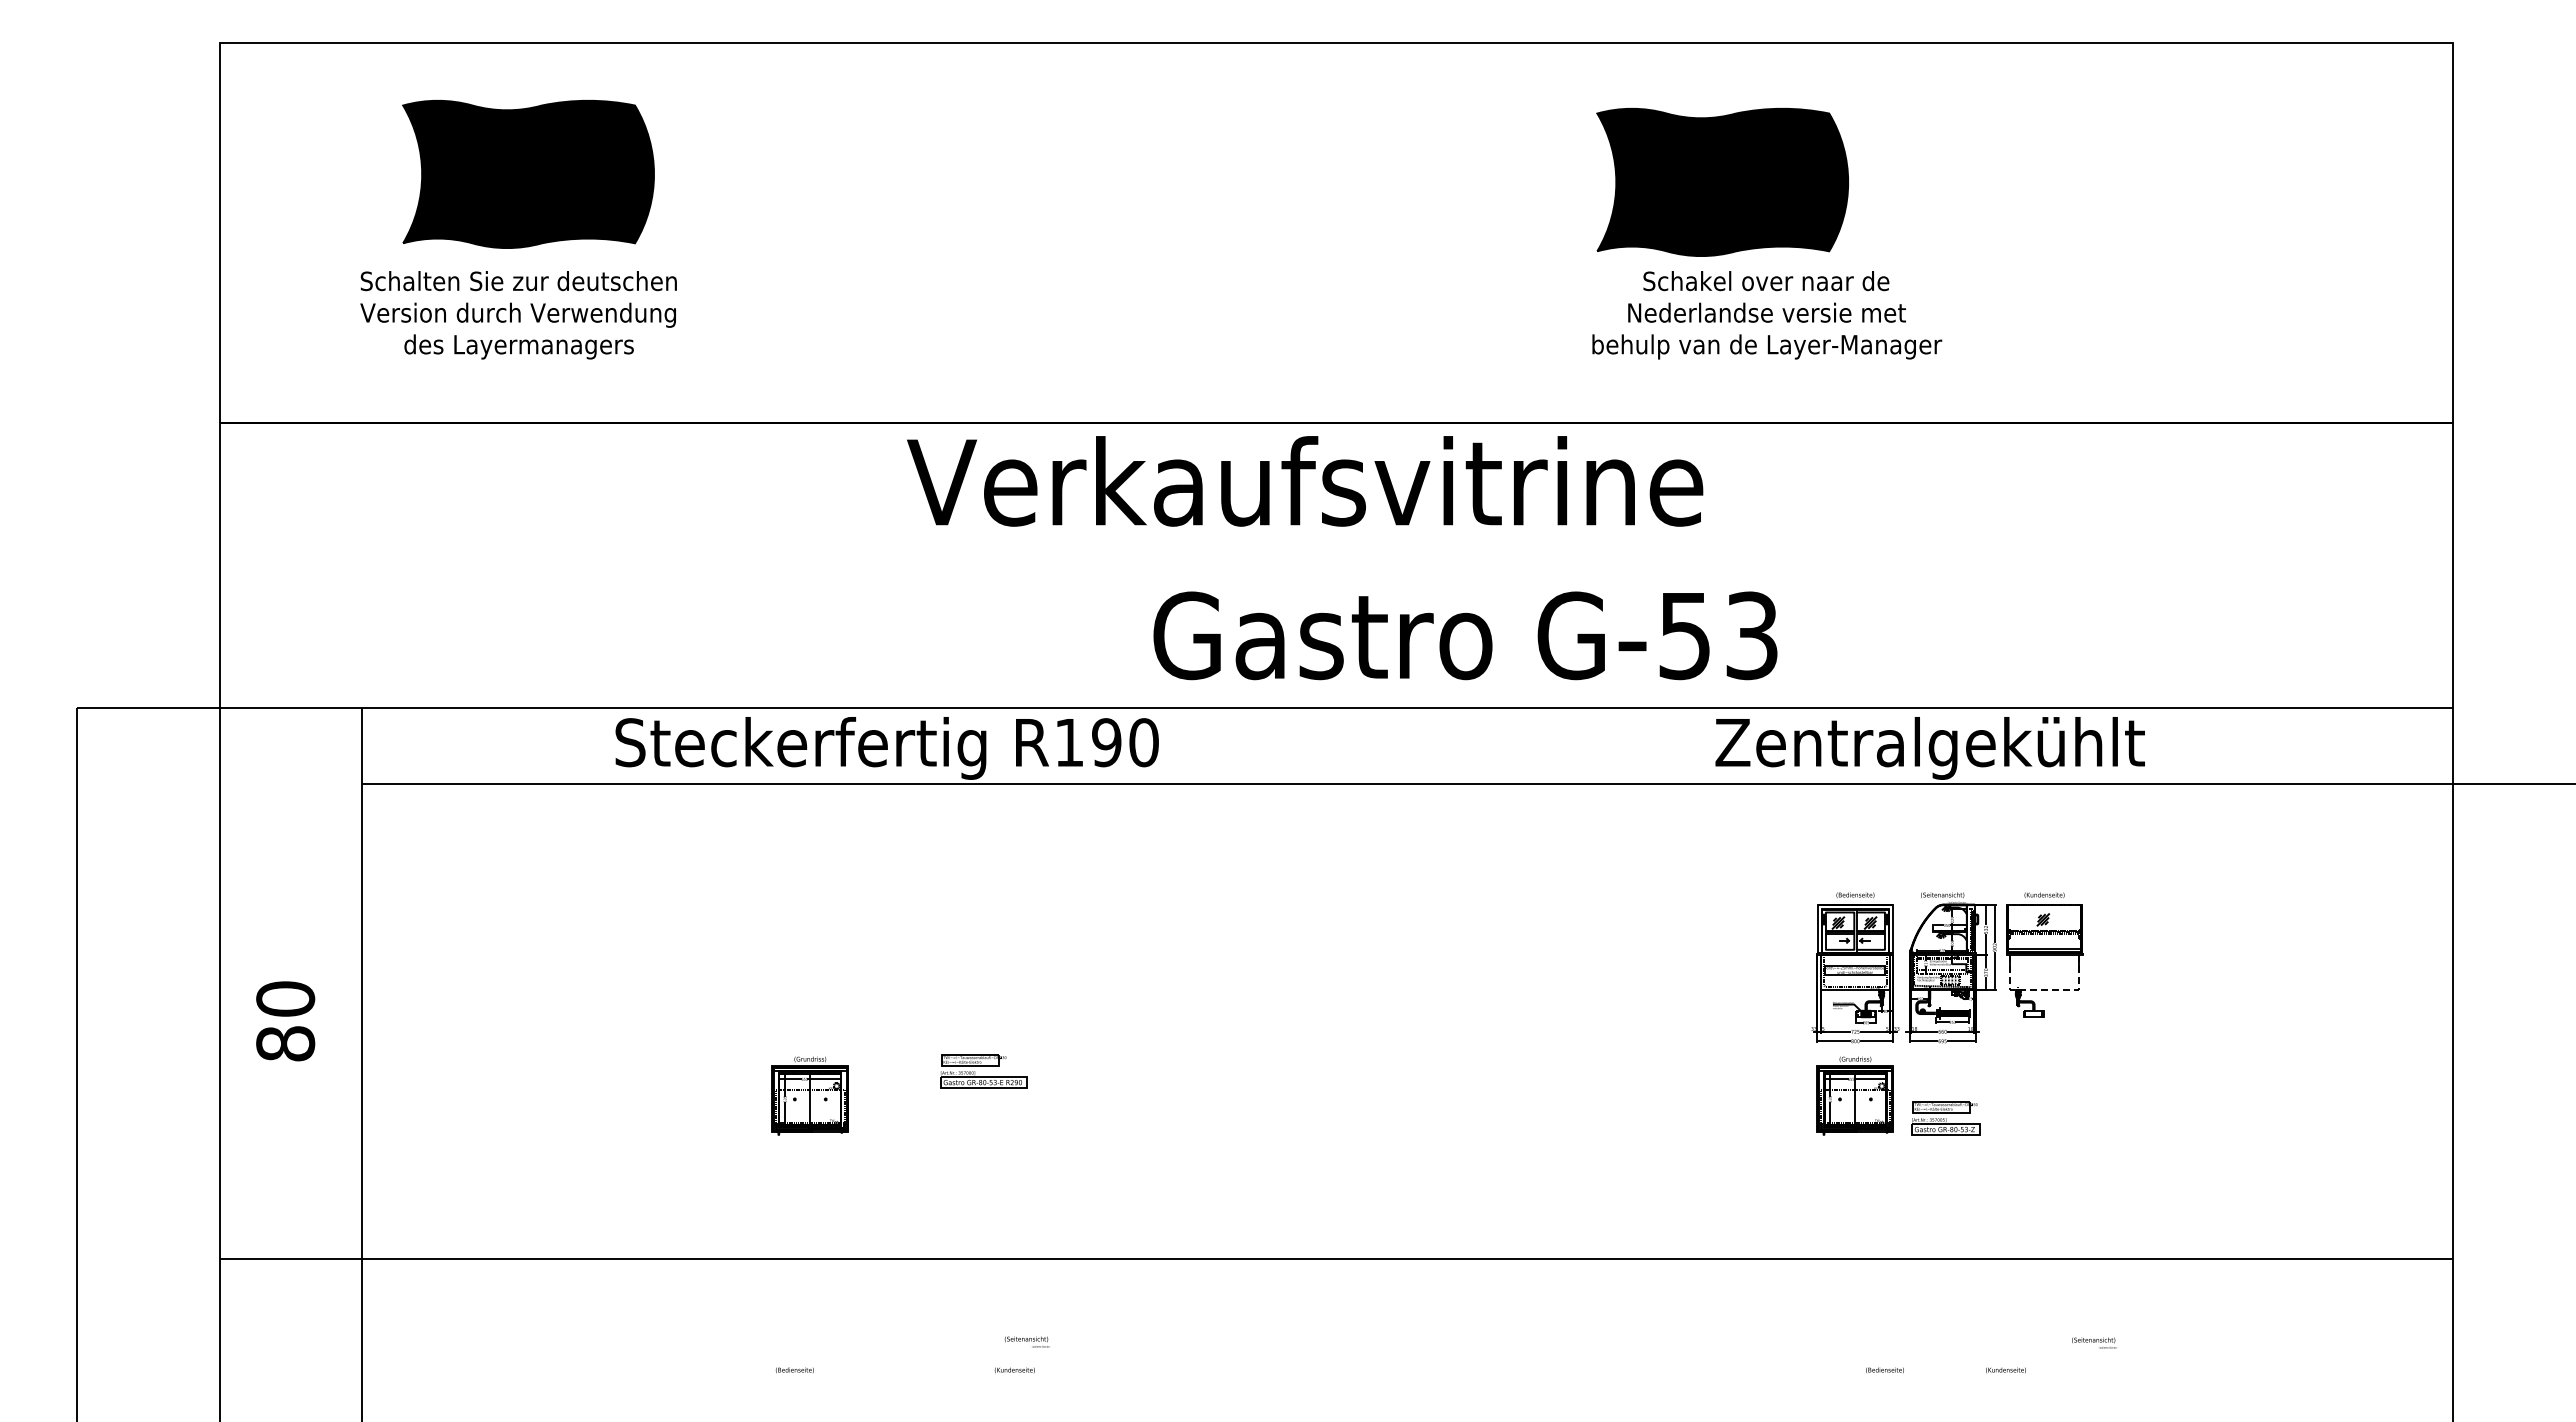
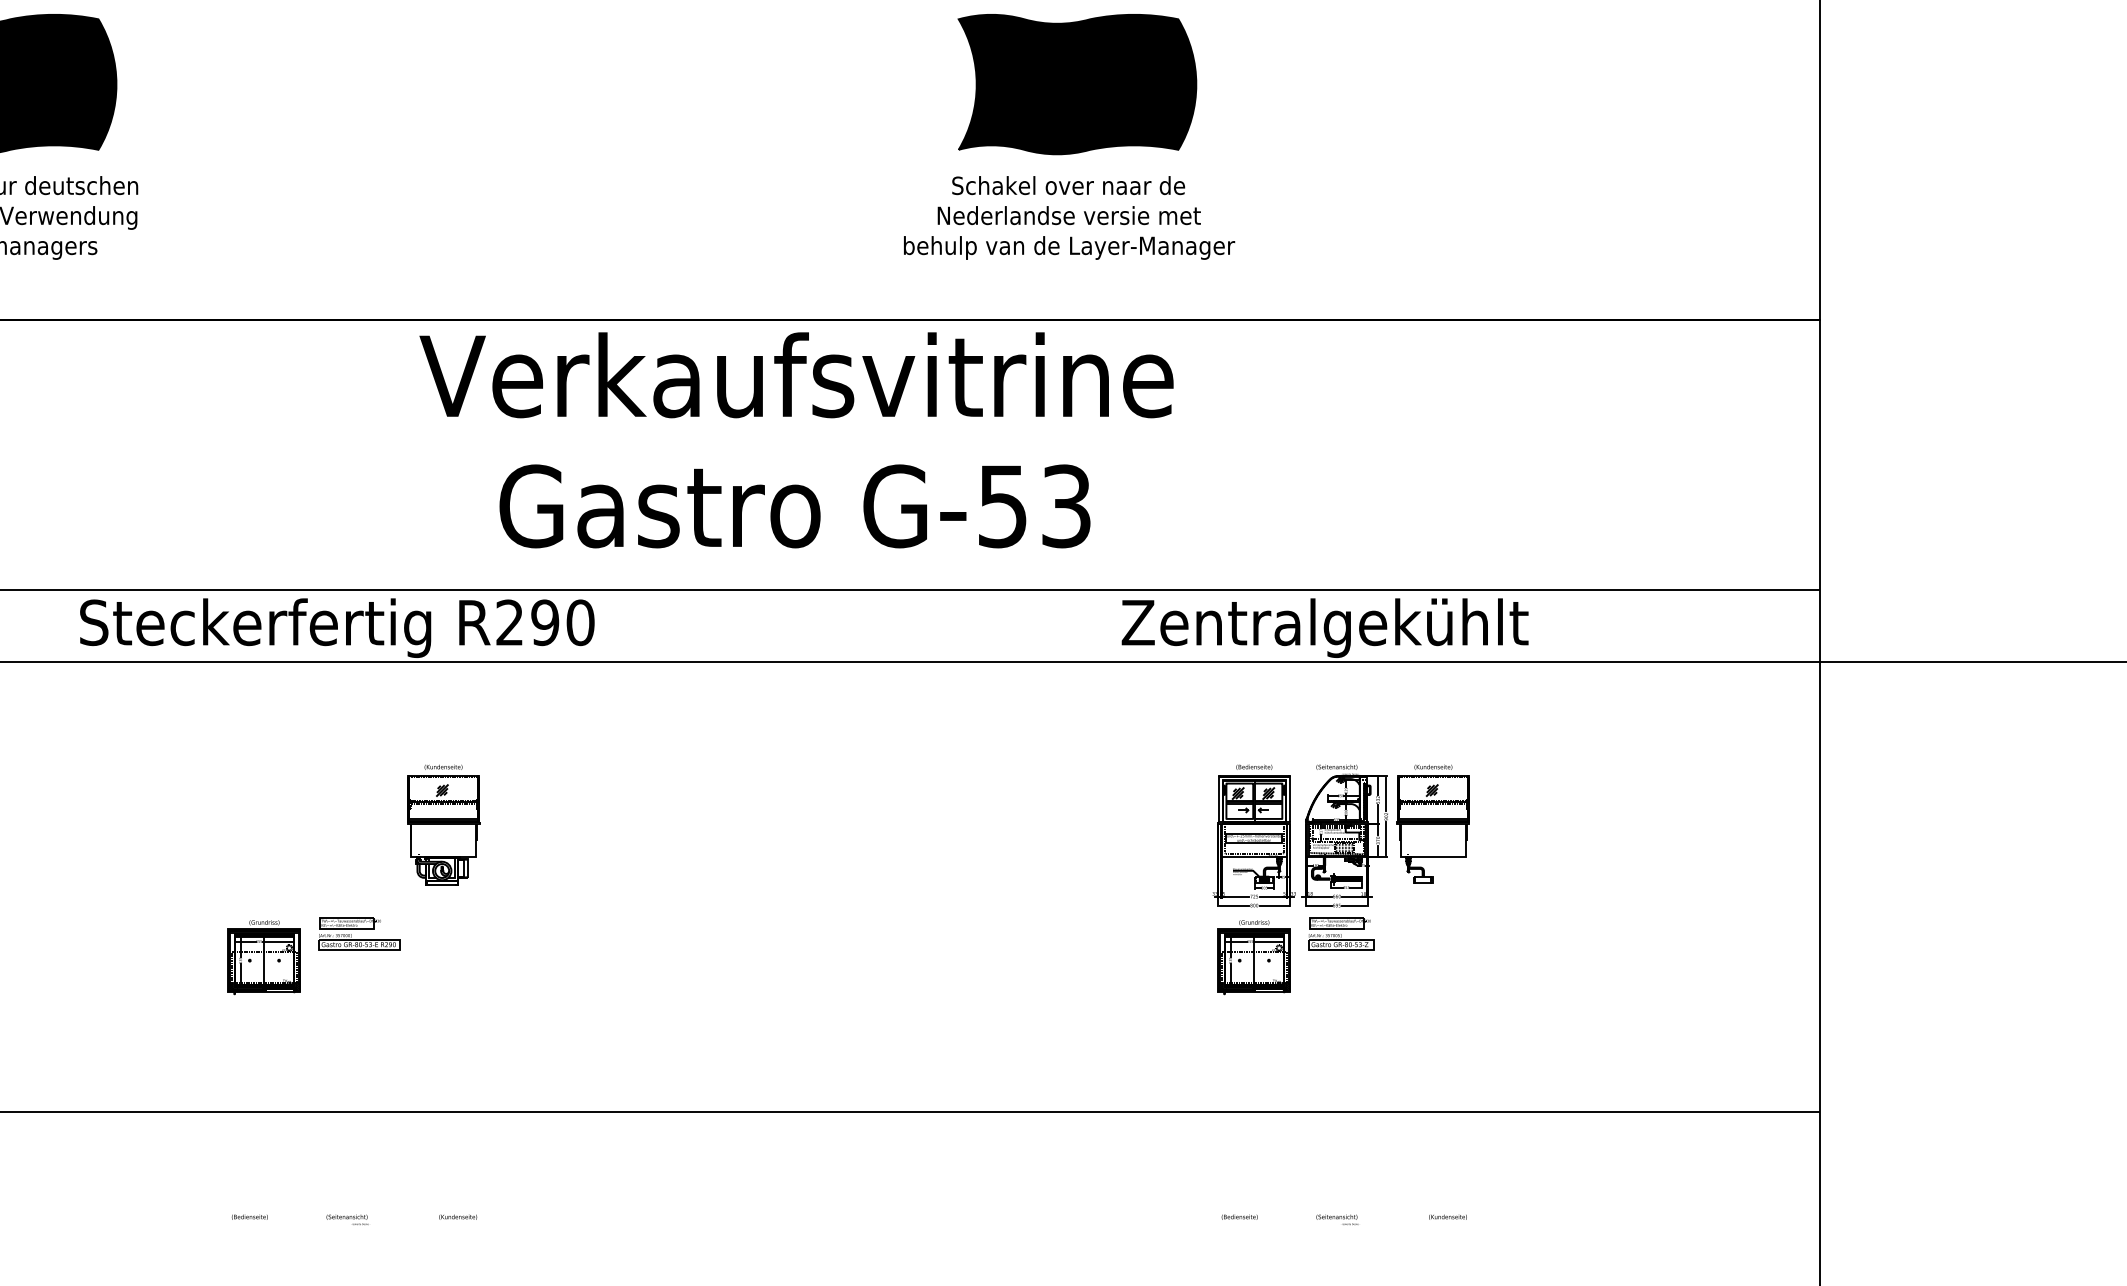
part: (1722, 182) -> (1077, 84), moved
text: (1767, 315) -> (1069, 218), moved
text: (1305, 481) -> (796, 375), moved
text: (1465, 635) -> (795, 506), moved
text: (1068, 742) -> (509, 622), R190 -> R290
part: (998, 956) -> (442, 825), added
line: (2045, 990) -> (1434, 857), dashed -> solid
part: (983, 1071) -> (359, 934), moved
part: (1945, 1118) -> (1340, 934), moved
text: (1026, 1341) -> (347, 1219), moved
text: (2094, 1342) -> (1337, 1219), moved
text: (1884, 1369) -> (1239, 1216), moved
text: (2005, 1369) -> (1447, 1216), moved

